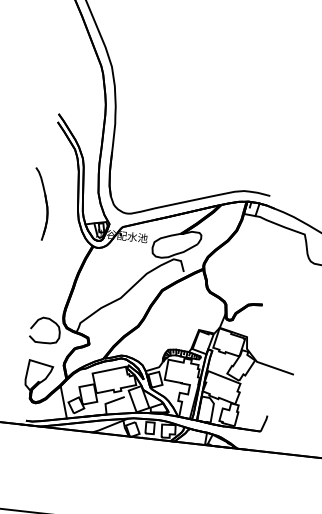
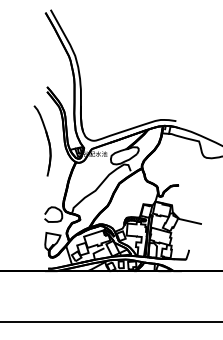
part: (40, 203) -> (42, 140), size x1.67

